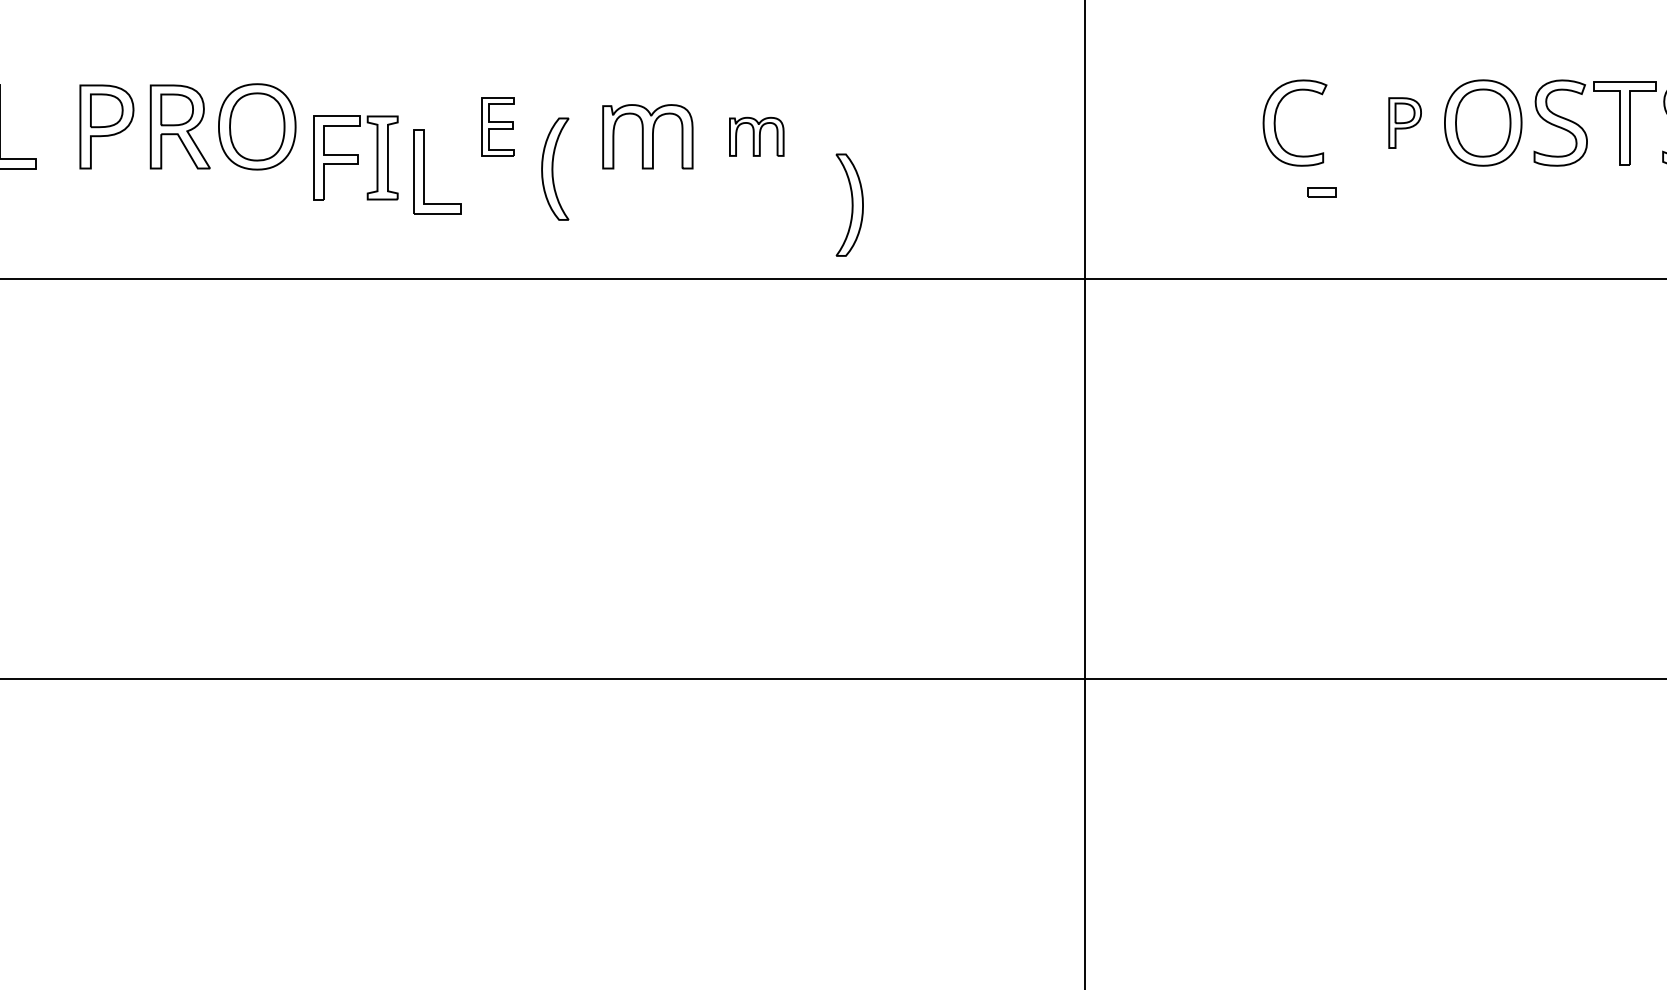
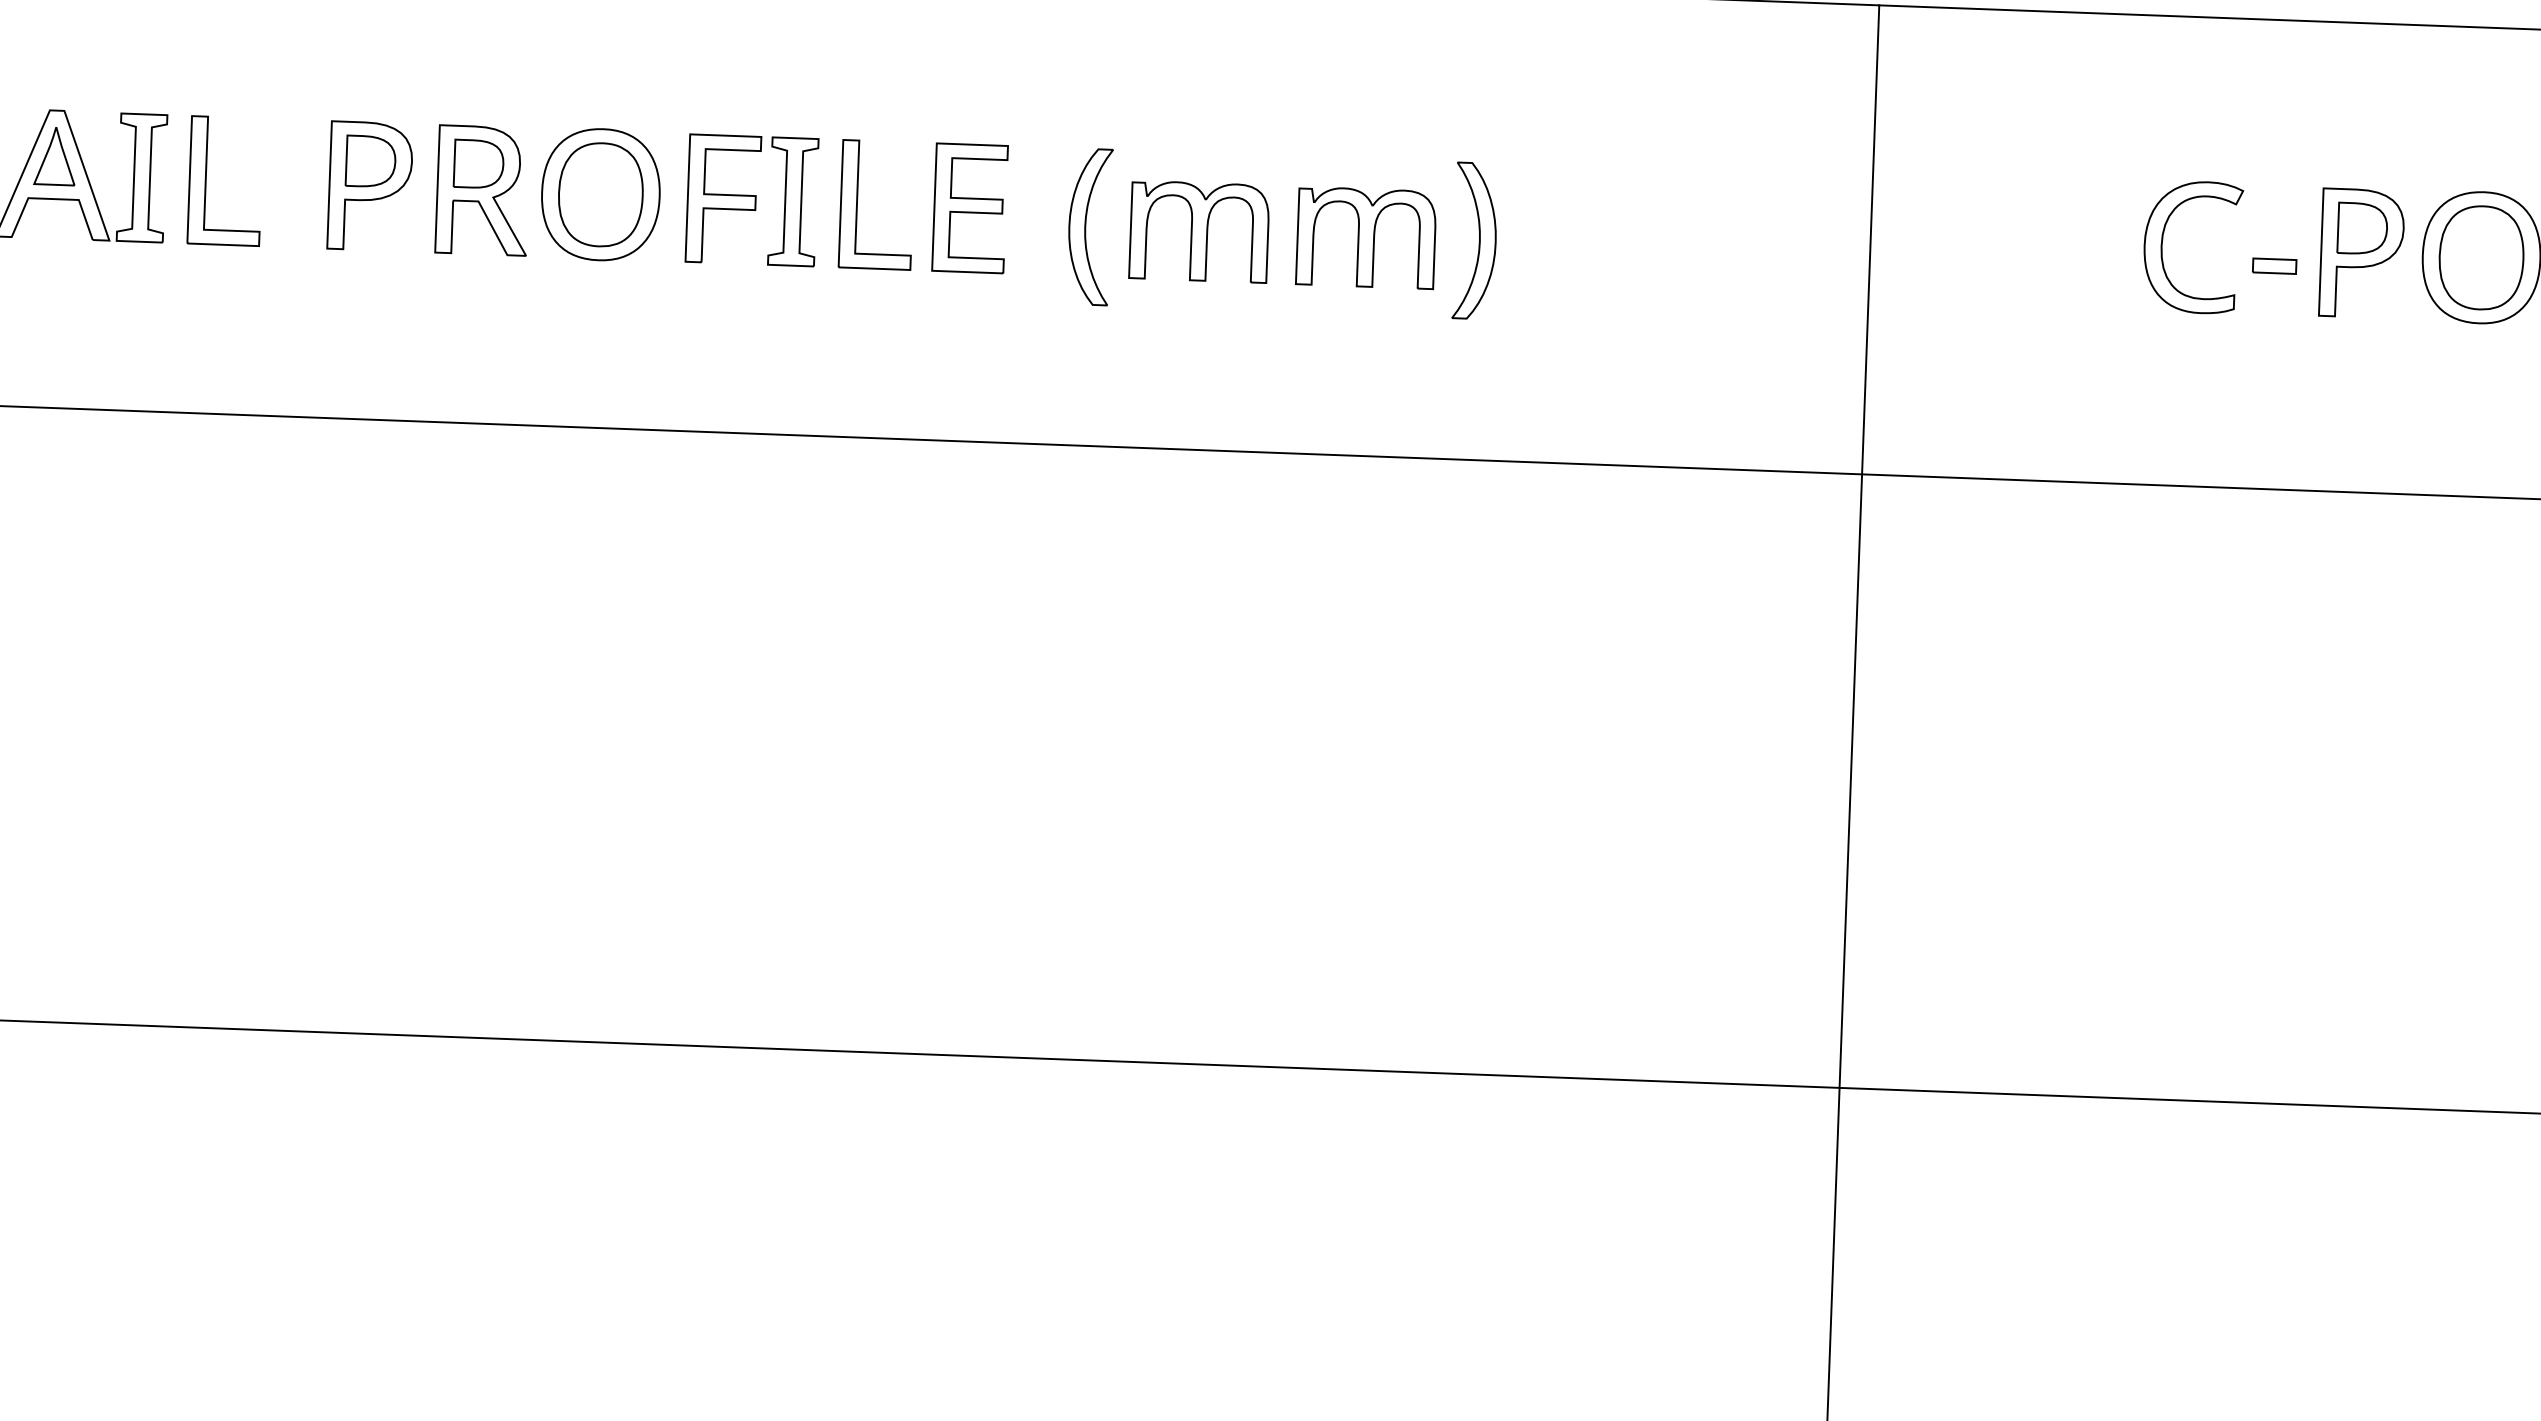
part: (1404, 122) -> (2360, 252), size x1.67
part: (497, 126) -> (969, 207), size x1.43
part: (756, 136) -> (1366, 237), size x1.67
part: (355, 157) -> (751, 199), moved
part: (555, 168) -> (1090, 225), moved
part: (424, 171) -> (857, 203), moved
part: (1321, 192) -> (2274, 266), moved
part: (849, 204) -> (1475, 239), moved

